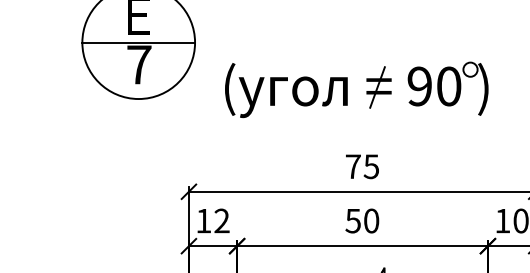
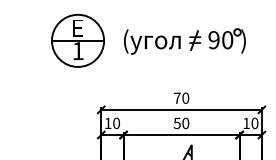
text: (137, 63) -> (77, 50), 7 -> 1
part: (355, 89) -> (184, 41), moved
text: (370, 165) -> (185, 97), 75 -> 70
text: (221, 221) -> (116, 123), 12 -> 10

